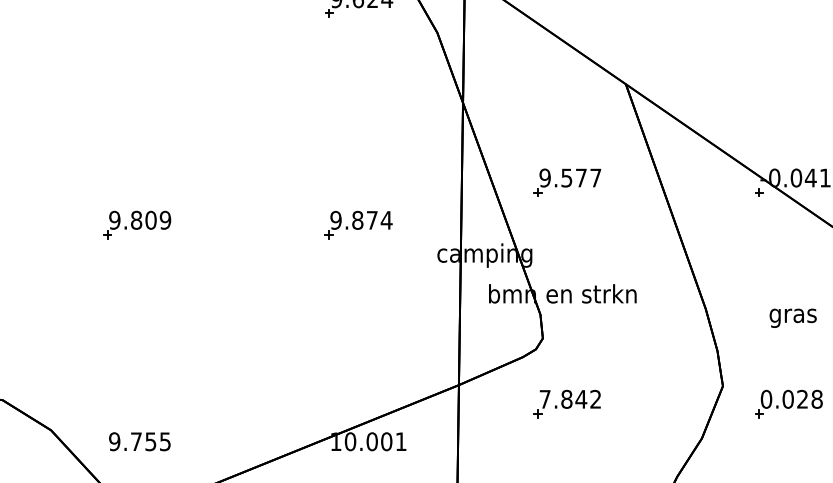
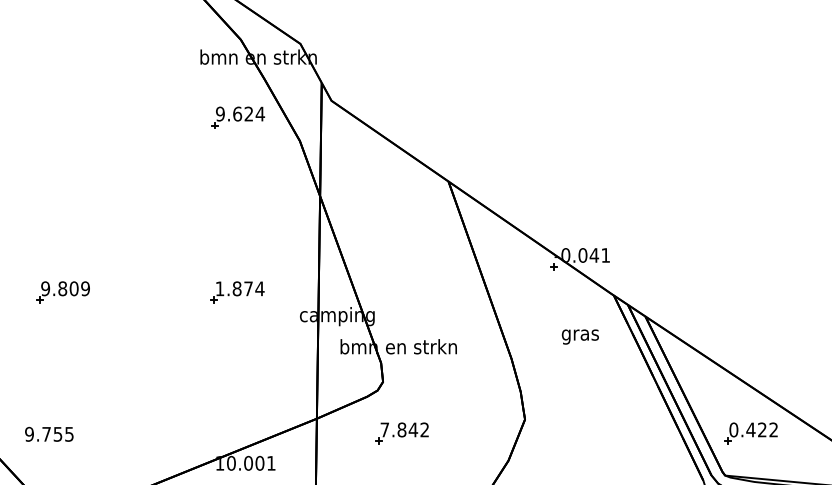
part: (566, 183) -> (401, 259), removed
text: (335, 219) -> (219, 288), 9.874 -> 1.874
text: (792, 317) -> (579, 336), moved
part: (788, 403) -> (576, 433), removed
text: (140, 440) -> (49, 433), moved

